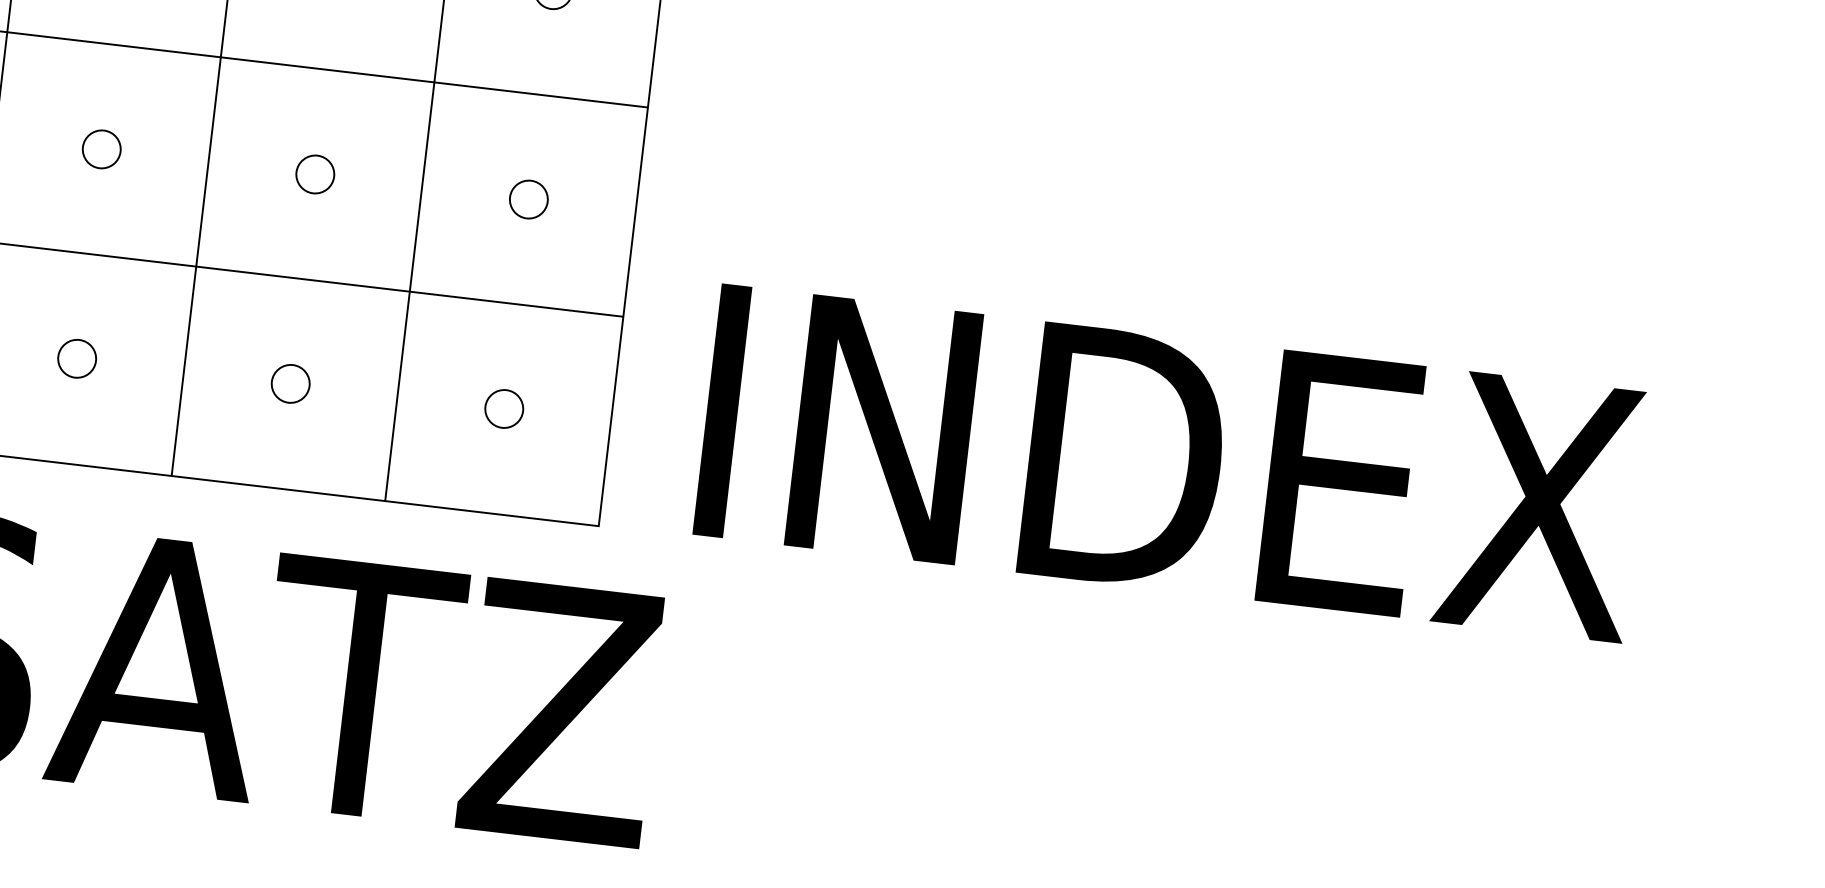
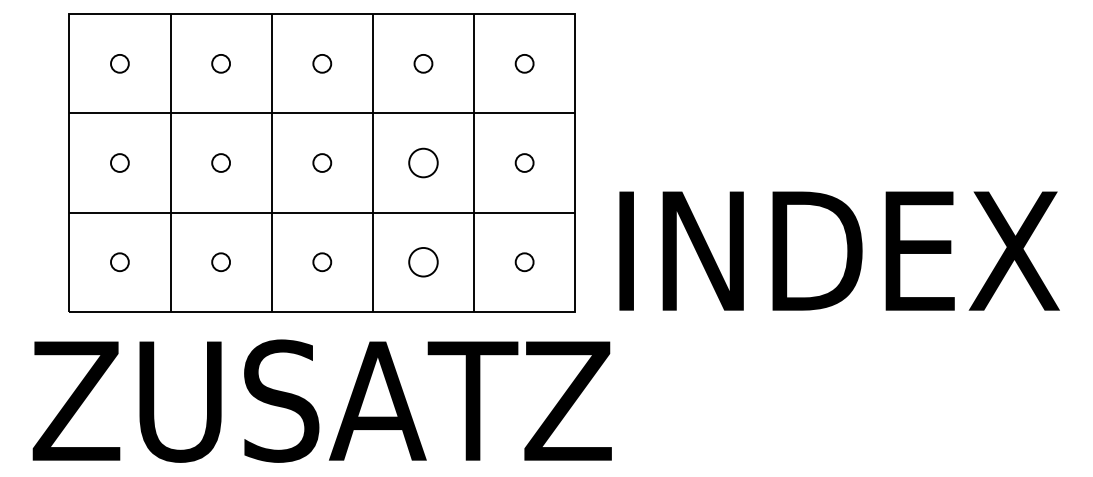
circle: (315, 173) -> (423, 162), size x1.6
circle: (290, 384) -> (423, 262), size x1.6

